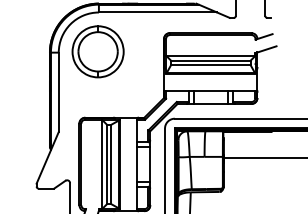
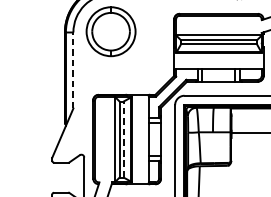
line: (58, 92) -> (73, 70), solid -> dashed
line: (111, 164) -> (123, 139), solid -> dashed

